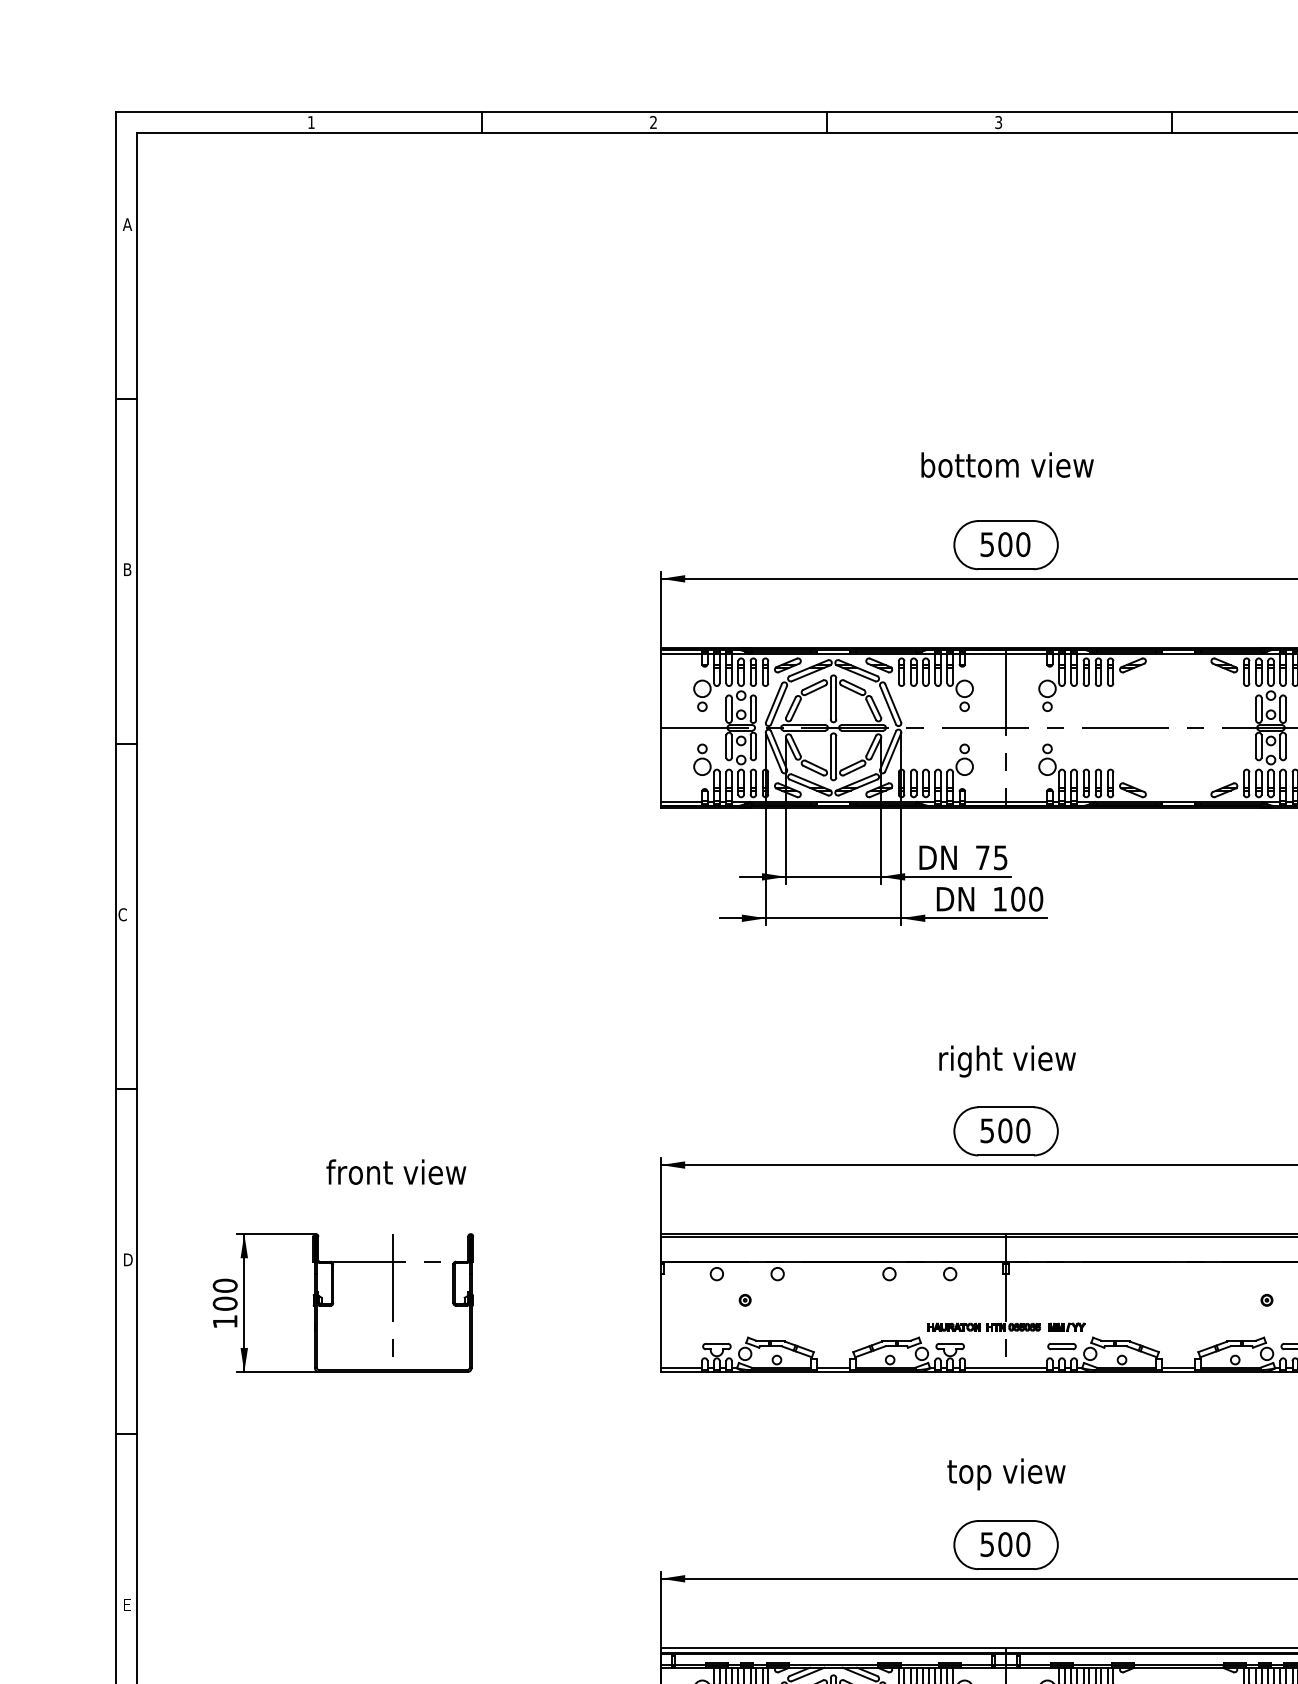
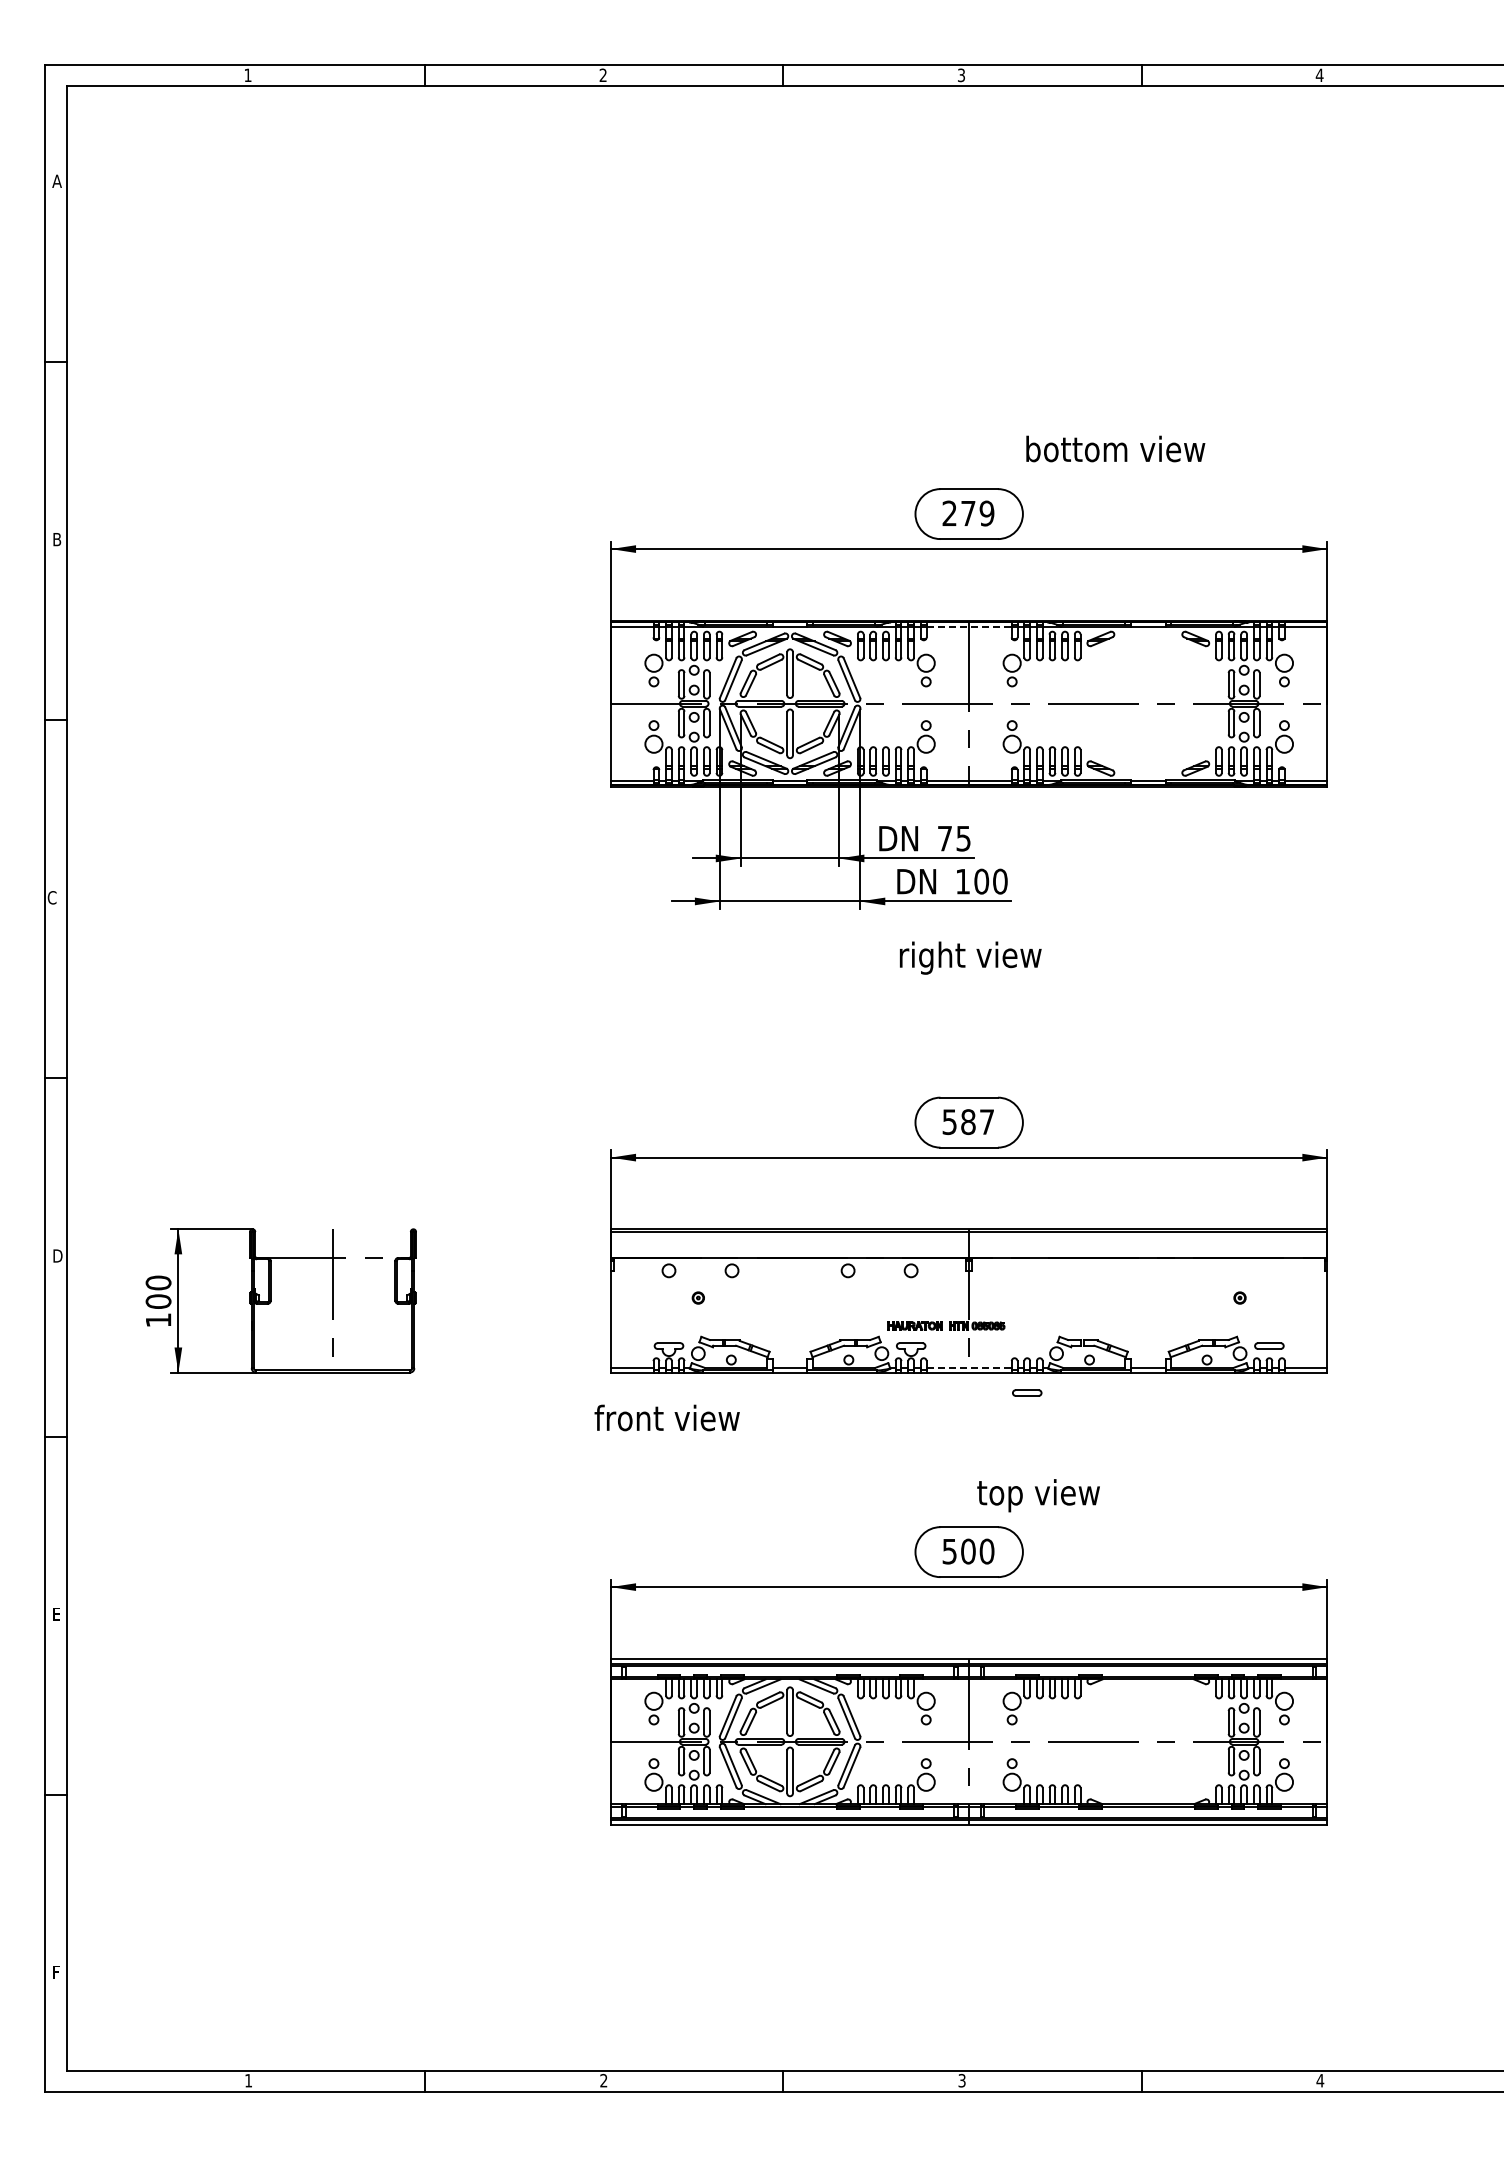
text: (1007, 464) -> (1115, 448), moved
text: (1005, 544) -> (968, 513), 500 -> 279
line: (1006, 653) -> (969, 626), solid -> dashed
text: (1007, 1060) -> (970, 957), moved
text: (1014, 1130) -> (977, 1121), 500 -> 587
text: (395, 1171) -> (666, 1417), moved
part: (1067, 1326) -> (1032, 1325), removed
part: (1062, 1346) -> (1027, 1392), moved
line: (1006, 1368) -> (969, 1368), solid -> dashed
text: (1006, 1474) -> (1038, 1495), moved

